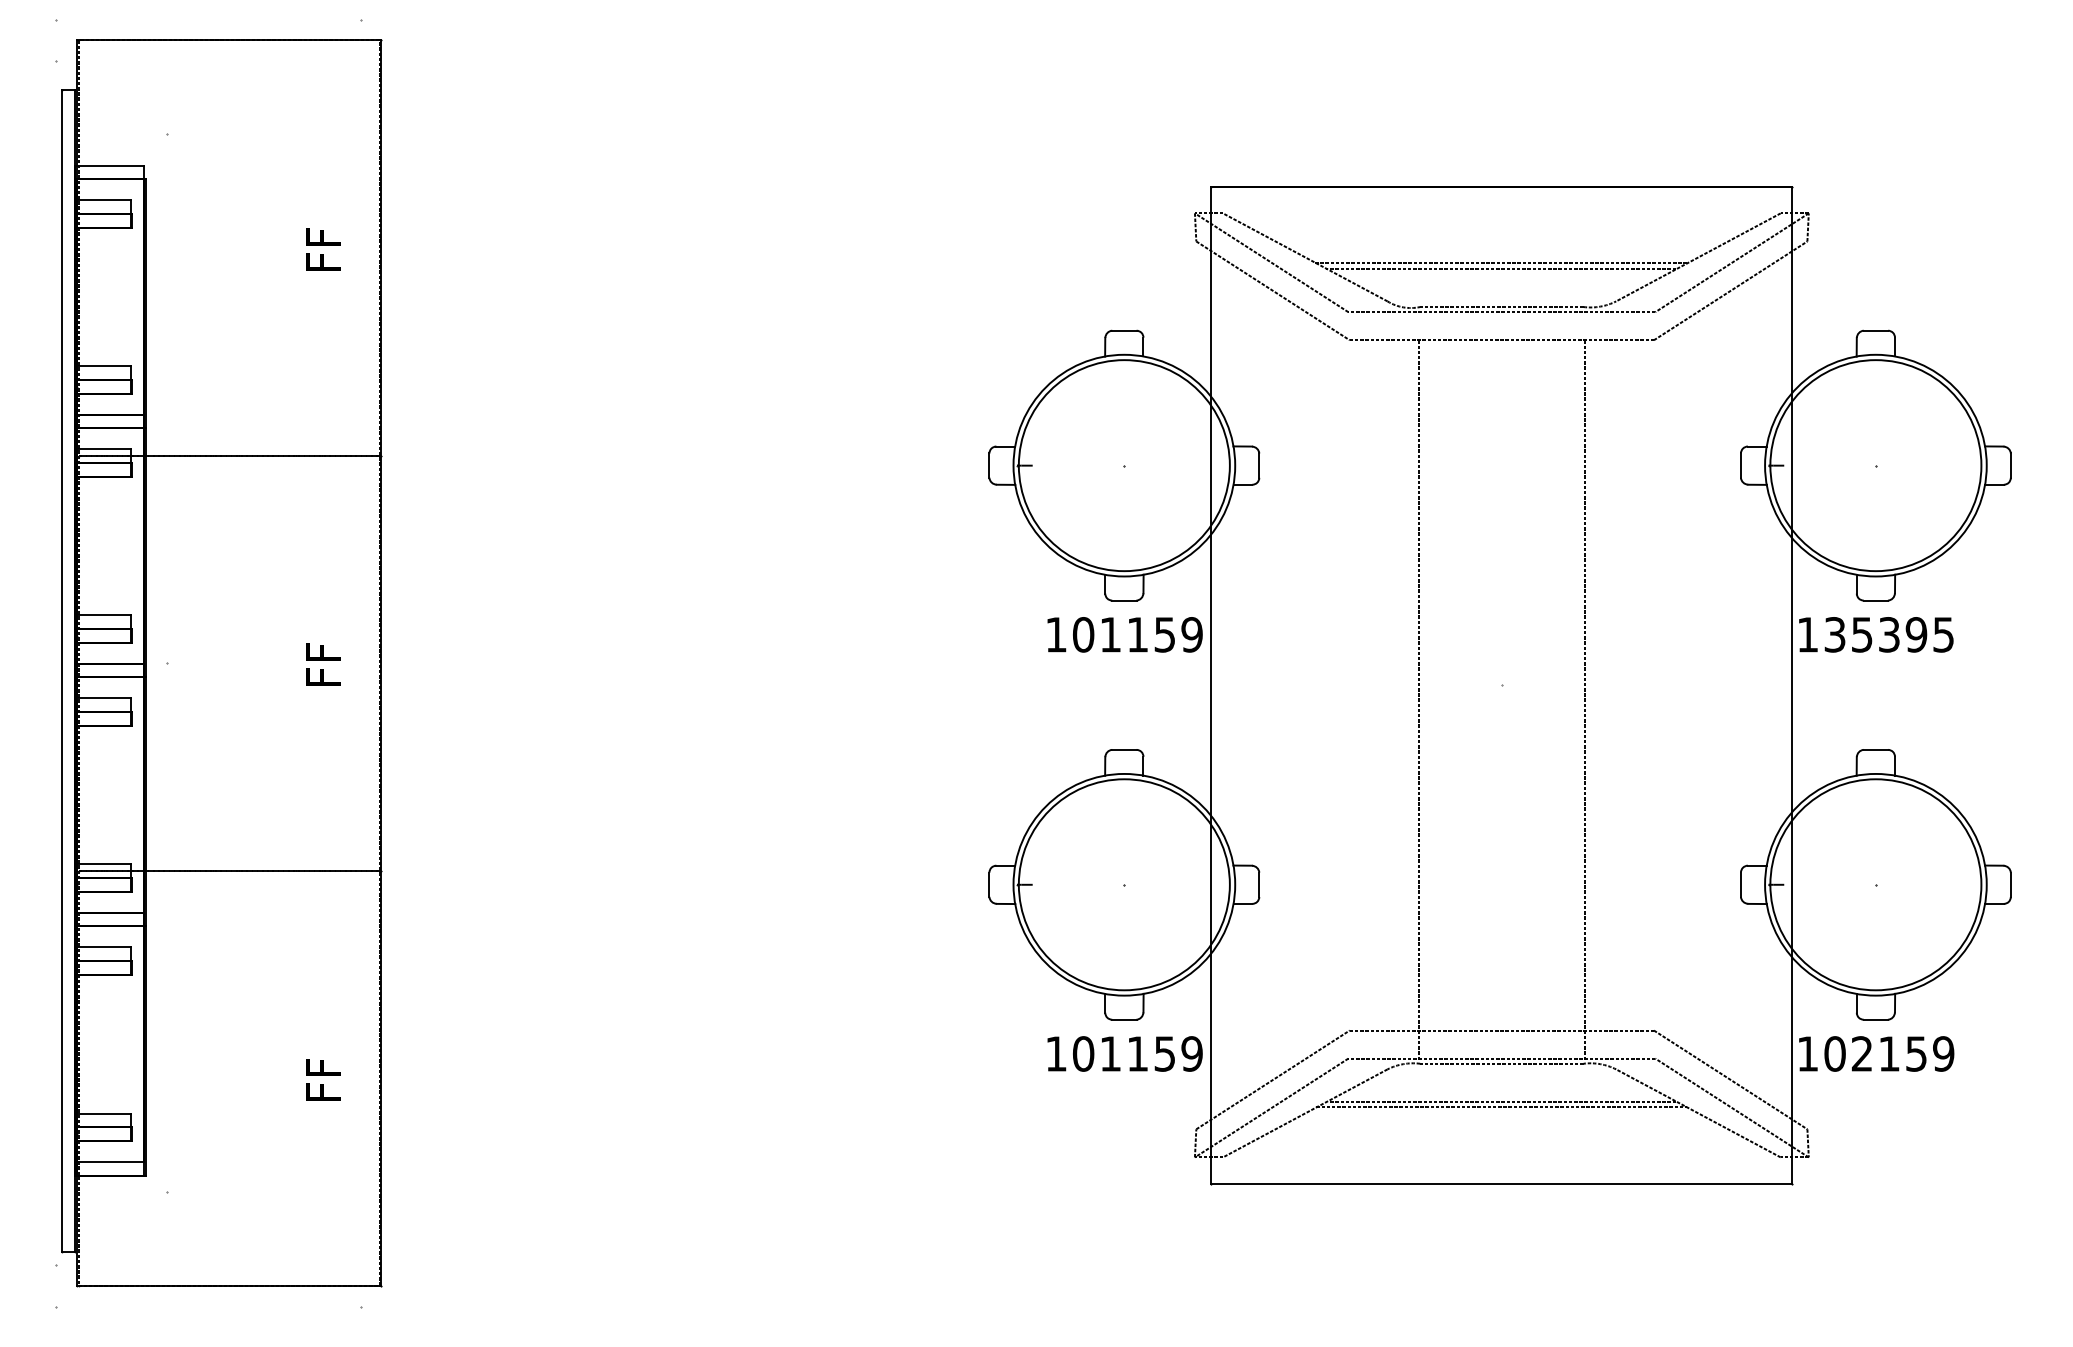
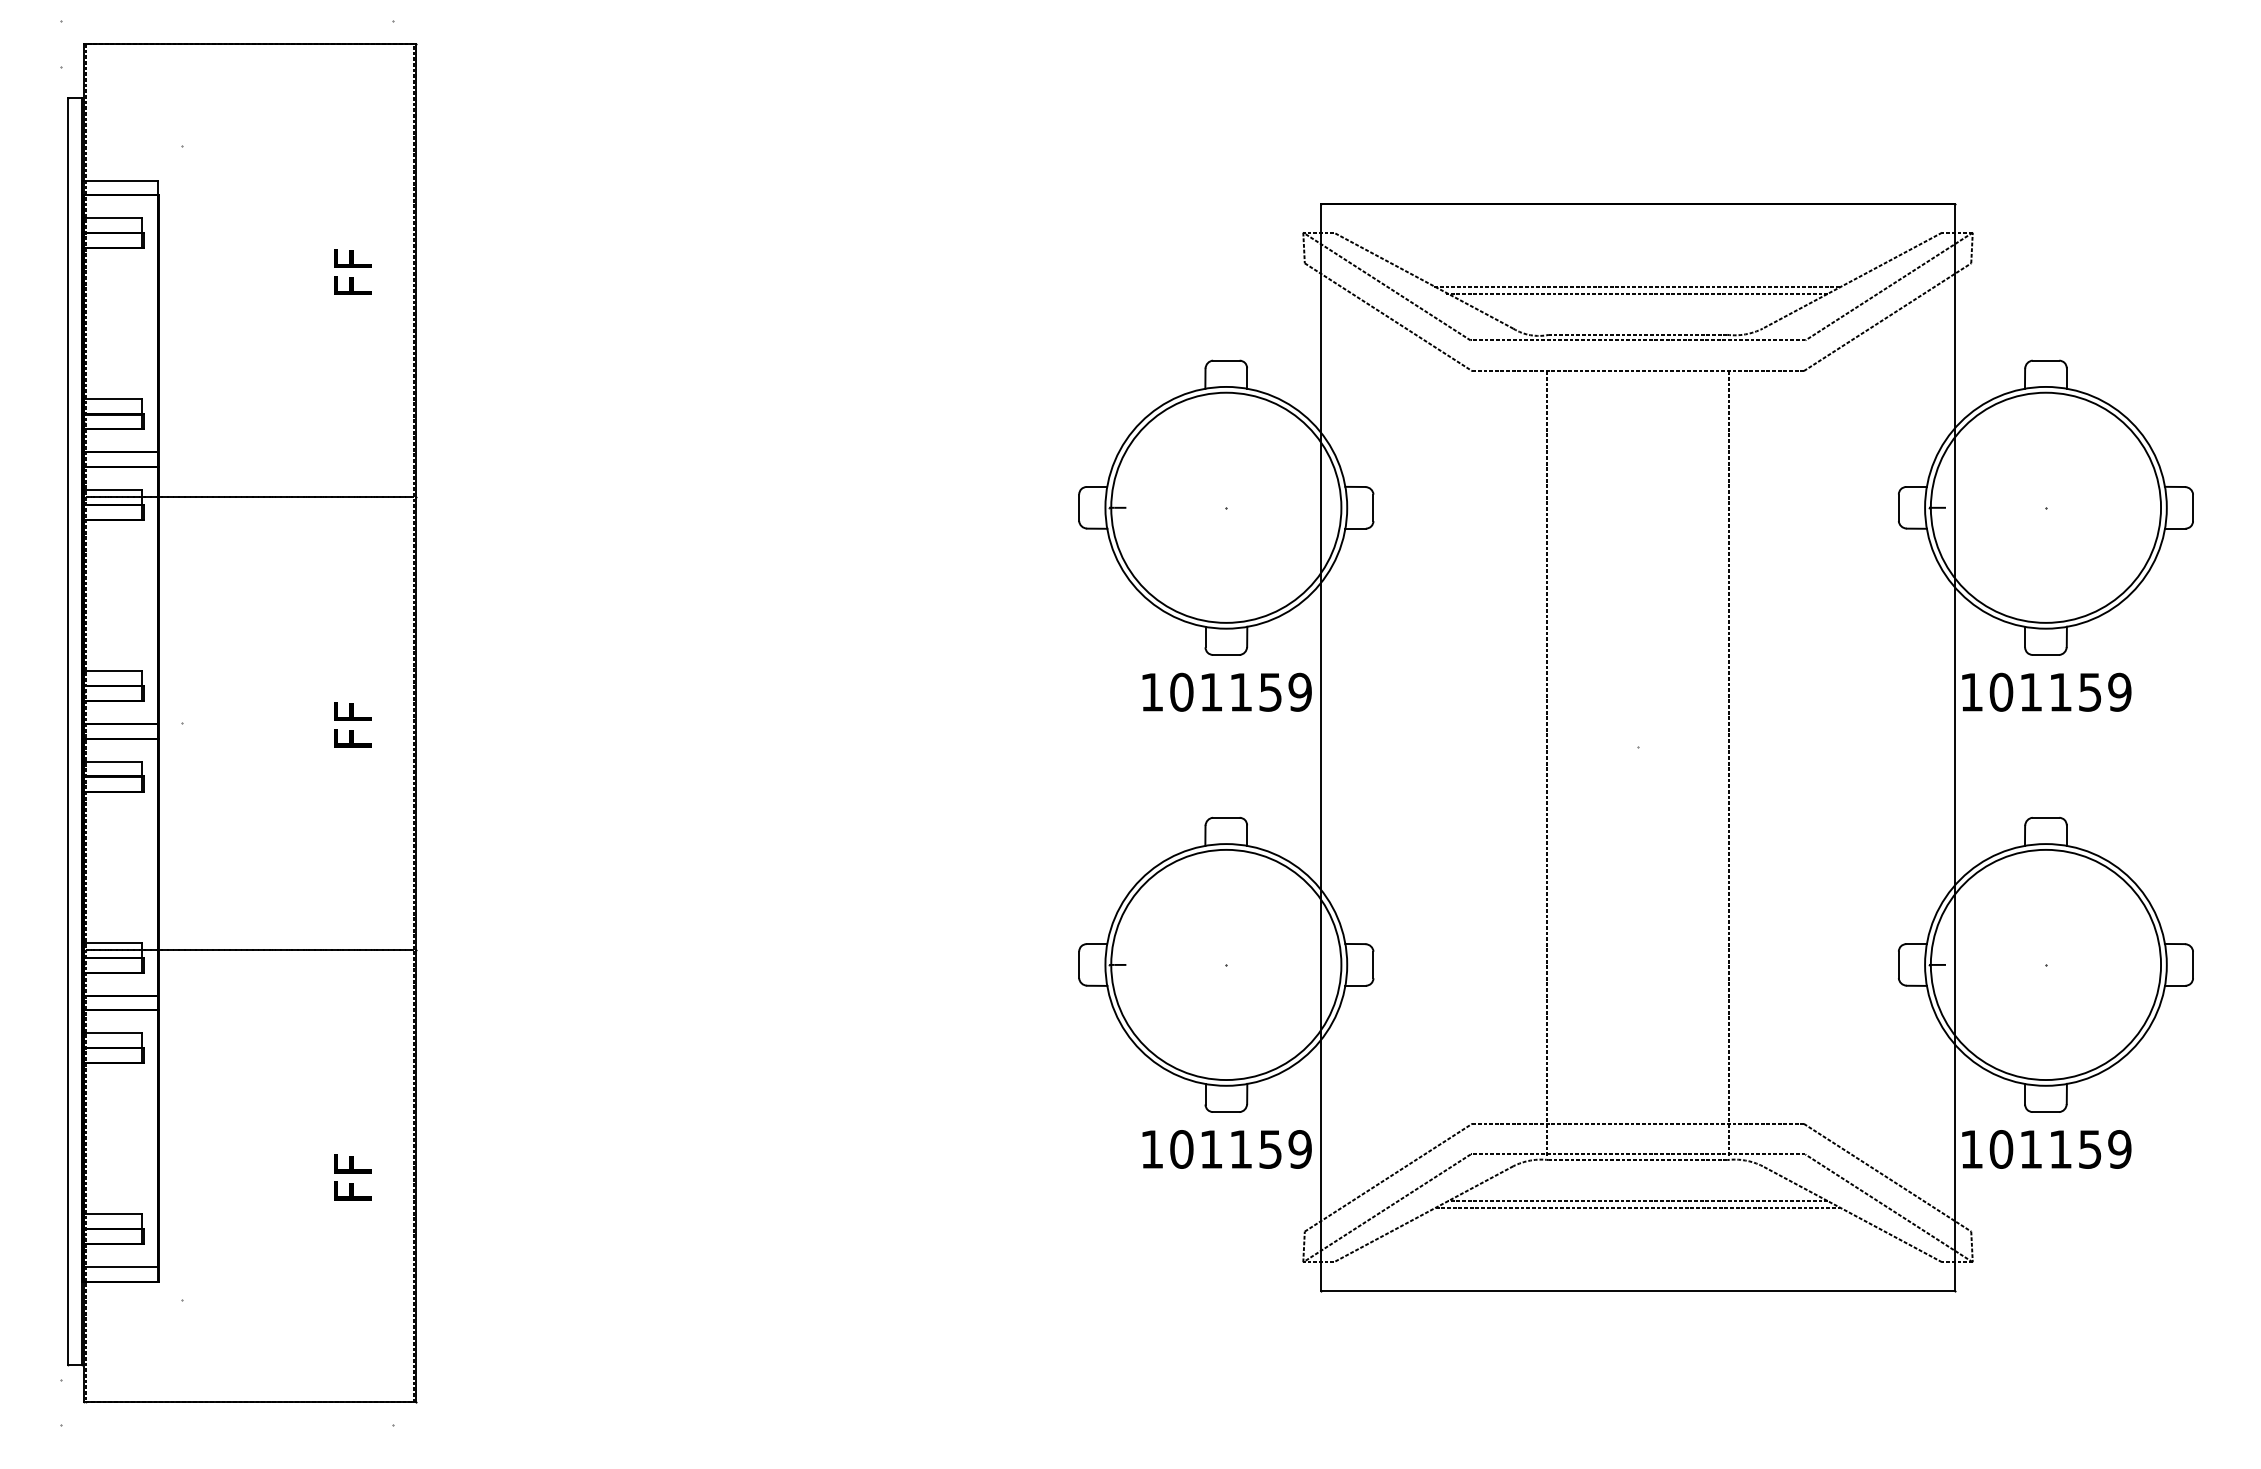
text: (1889, 634) -> (2060, 691), 135395 -> 101159
text: (1861, 1053) -> (2030, 1148), 102159 -> 101159

